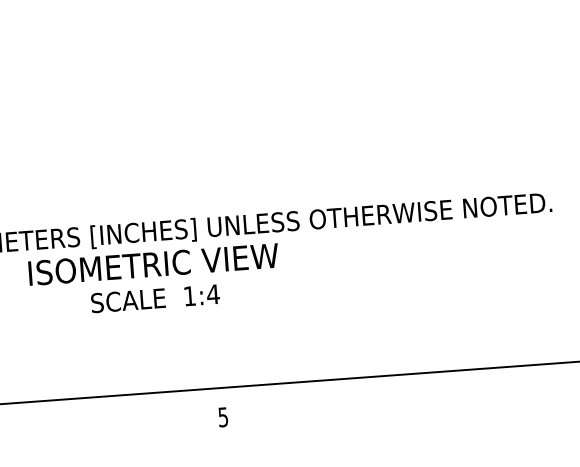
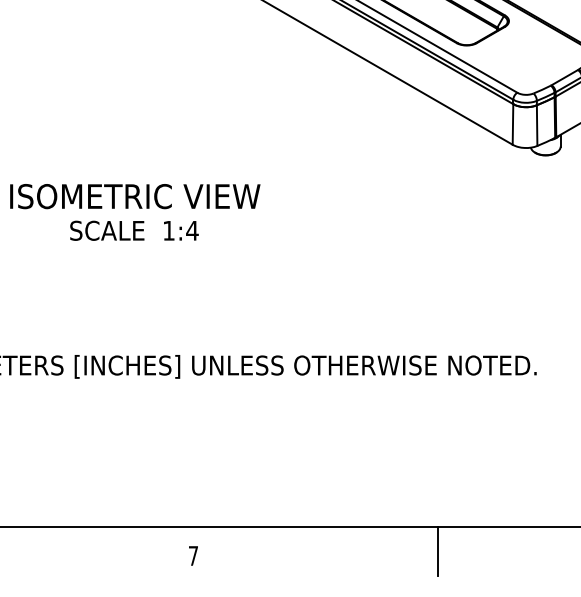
text: (155, 280) -> (135, 212), moved
line: (467, 393) -> (438, 550), added
text: (222, 417) -> (192, 556), 5 -> 7

